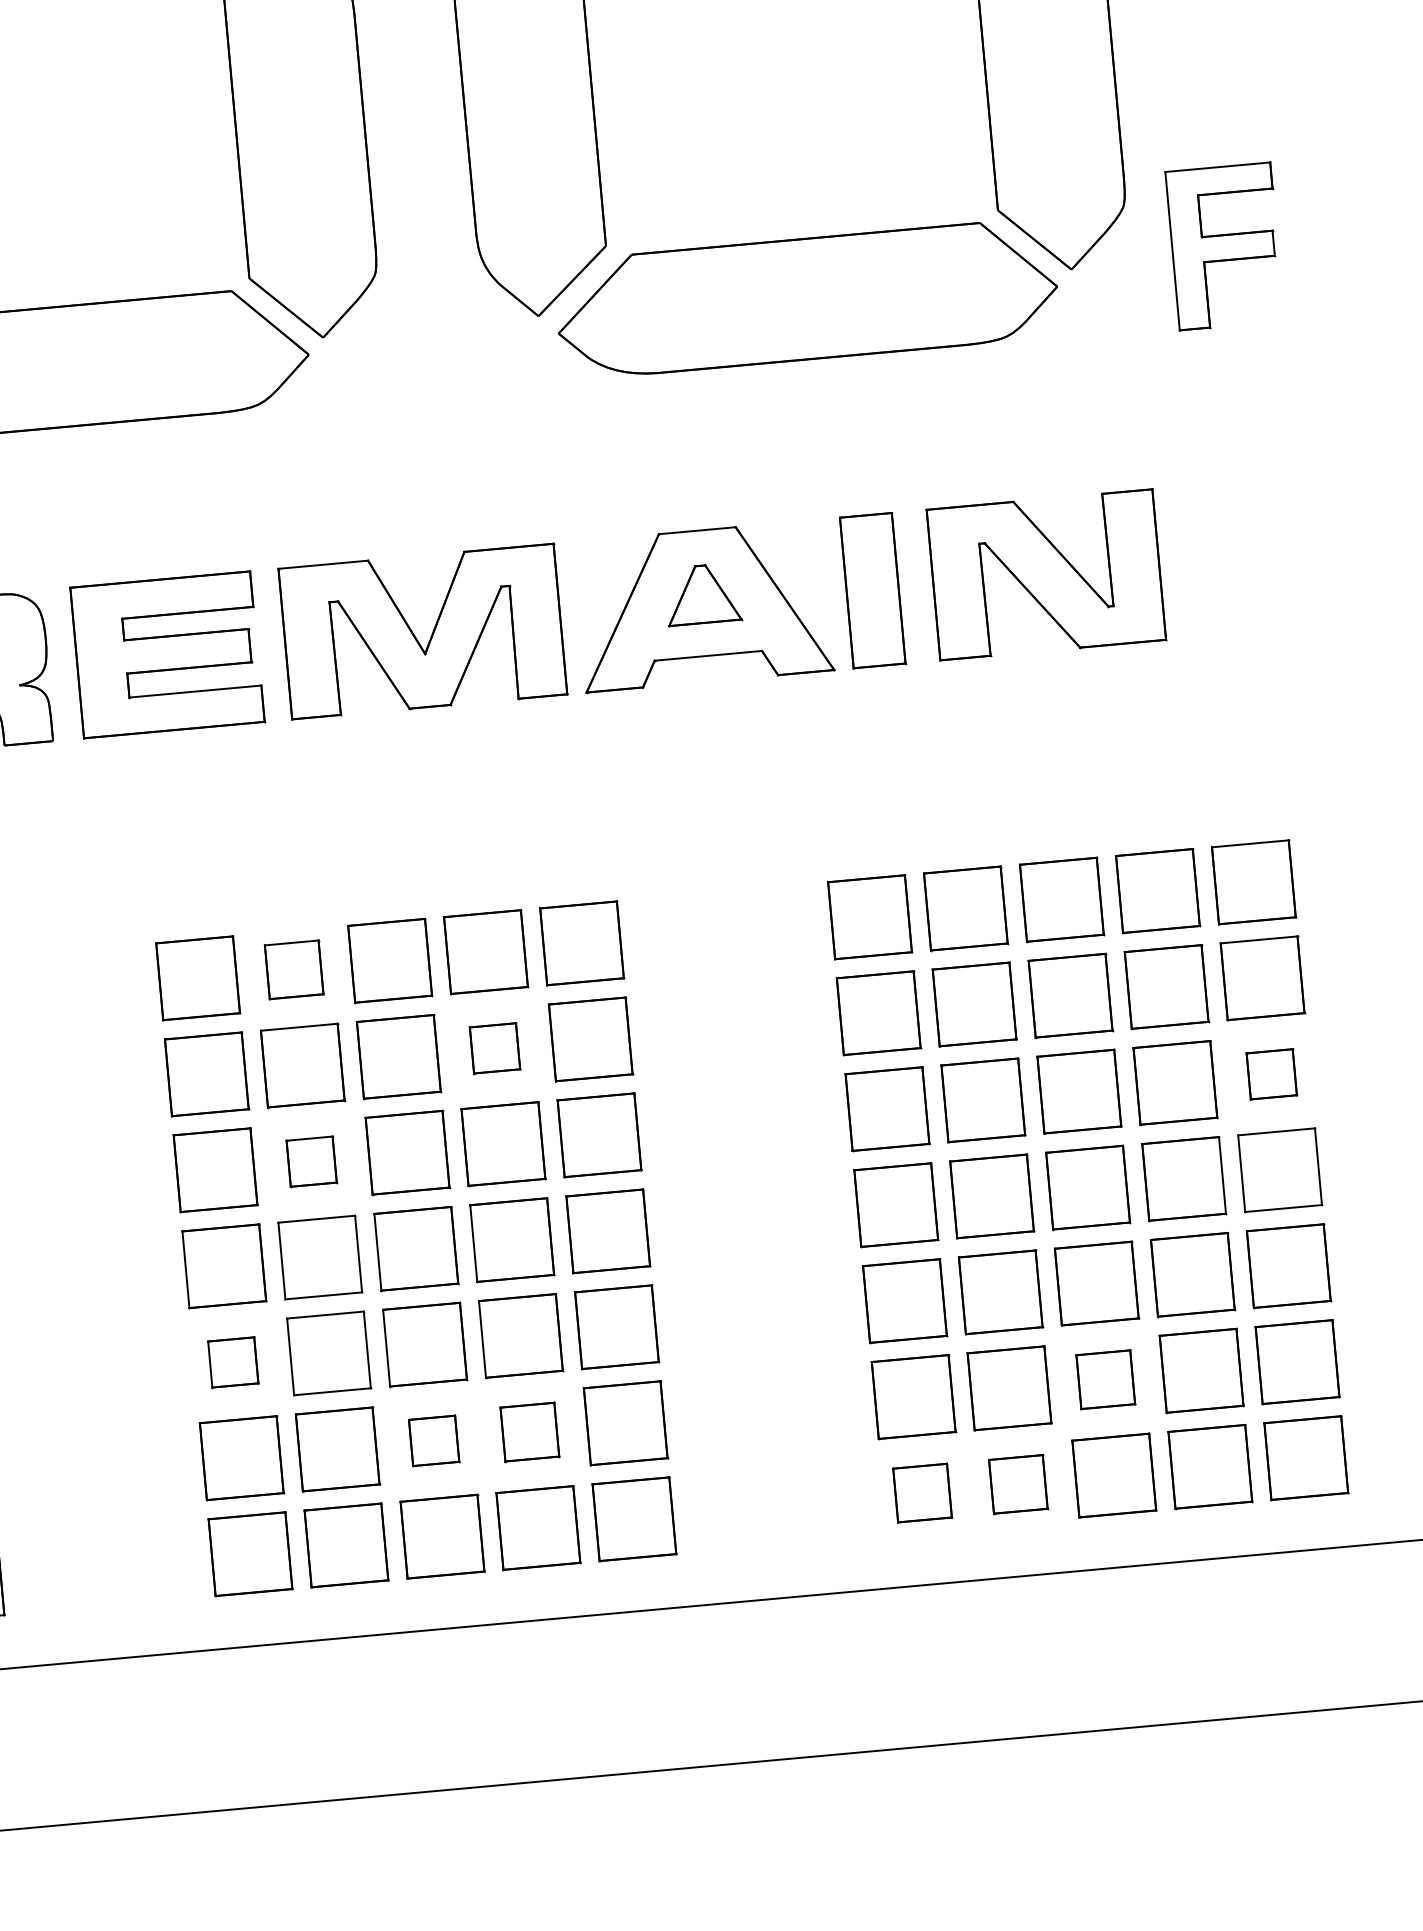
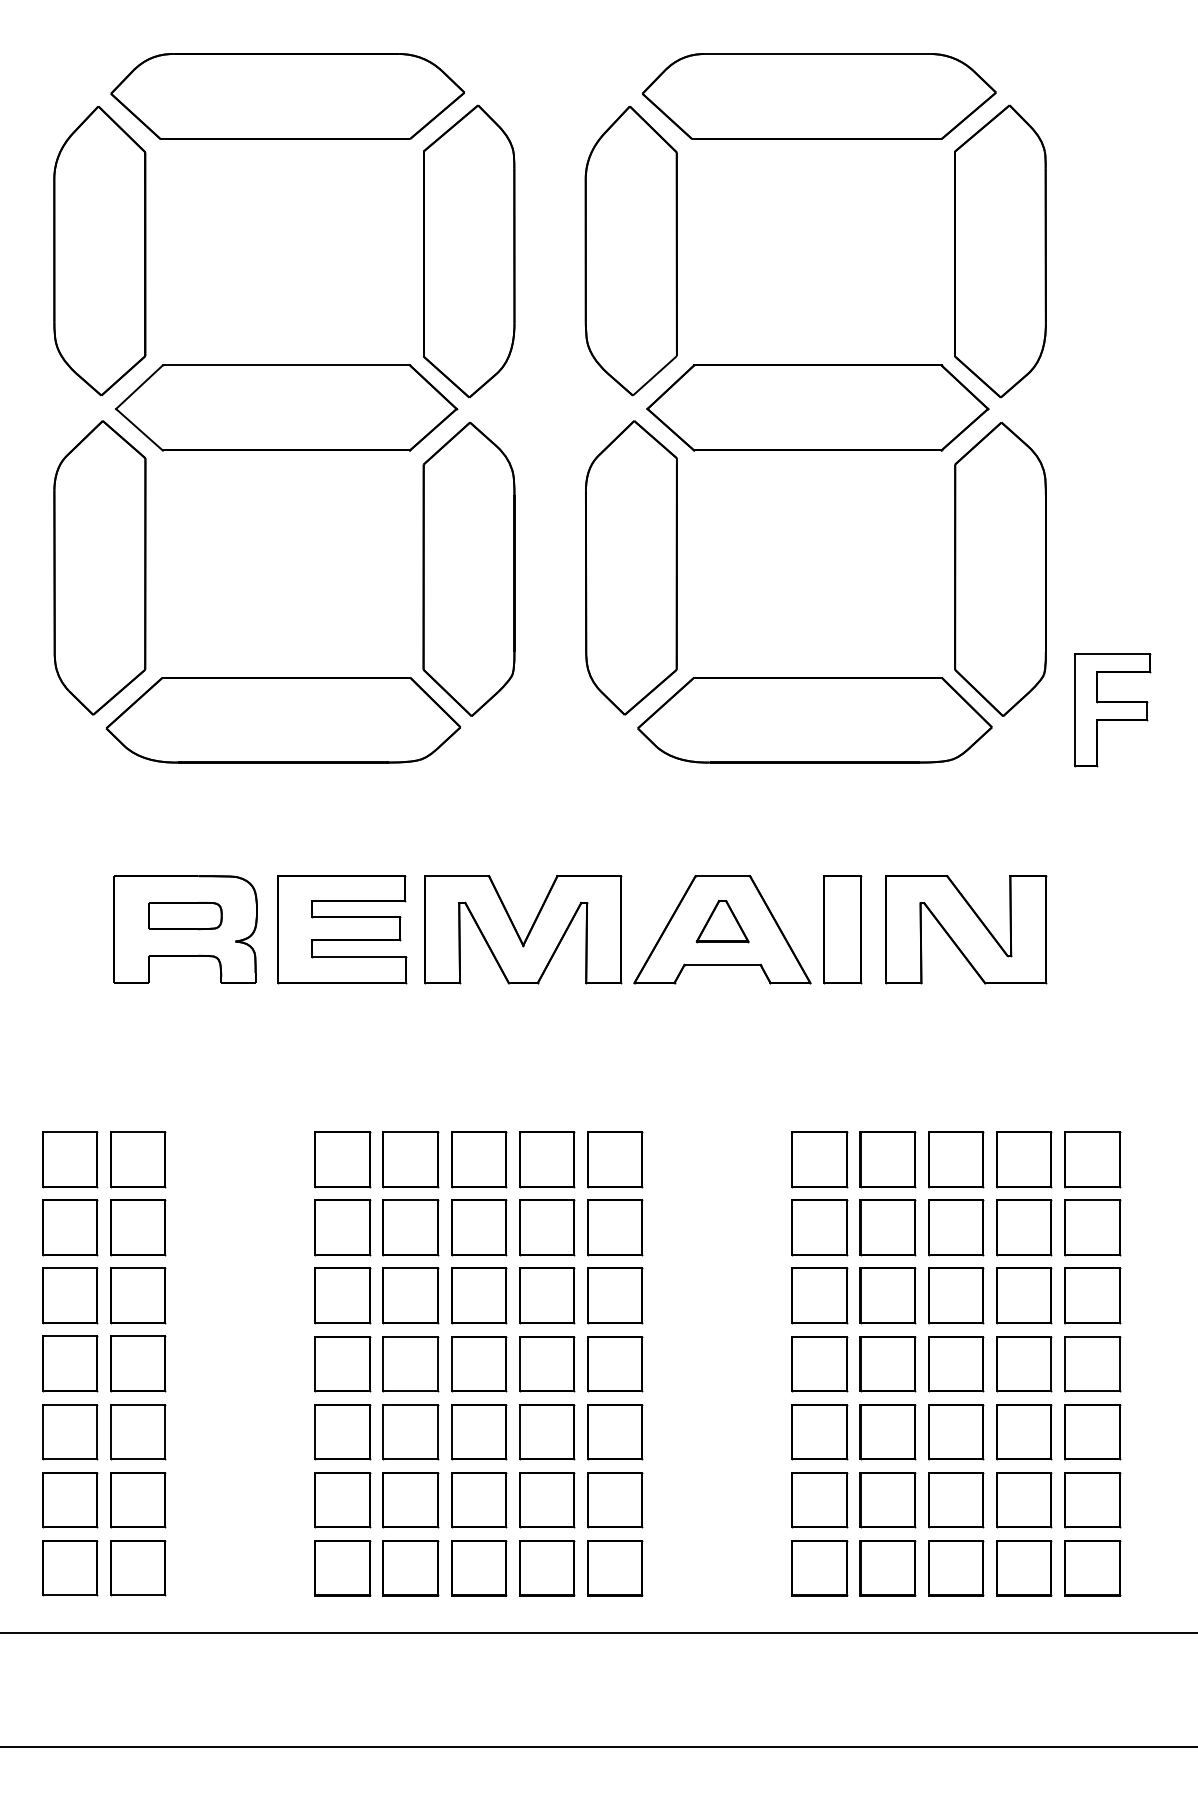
part: (293, 969) -> (410, 1159), size x1.43
part: (495, 1048) -> (547, 1227), size x1.67
part: (1271, 1073) -> (1092, 1295), size x1.67
part: (311, 1161) -> (410, 1295), size x1.67
part: (233, 1362) -> (342, 1432), size x1.67
part: (1106, 1380) -> (956, 1500), size x1.43
part: (530, 1432) -> (547, 1500), size x1.43
part: (434, 1441) -> (479, 1500), size x1.67
part: (1017, 1484) -> (887, 1568), size x1.43
part: (922, 1493) -> (819, 1568), size x1.43

